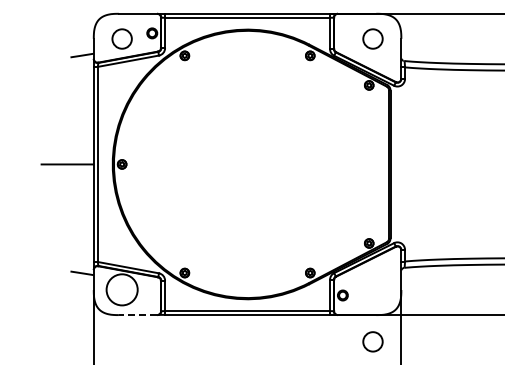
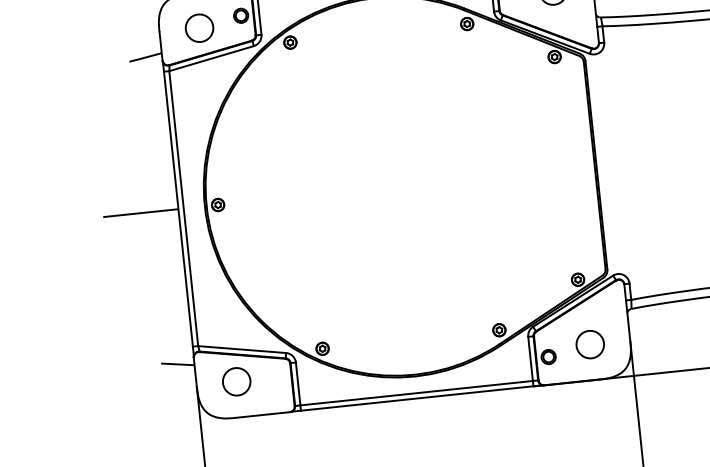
circle: (121, 289) -> (235, 381), size x0.62
line: (137, 315) -> (262, 415), dashed -> solid
circle: (372, 341) -> (589, 344), moved

